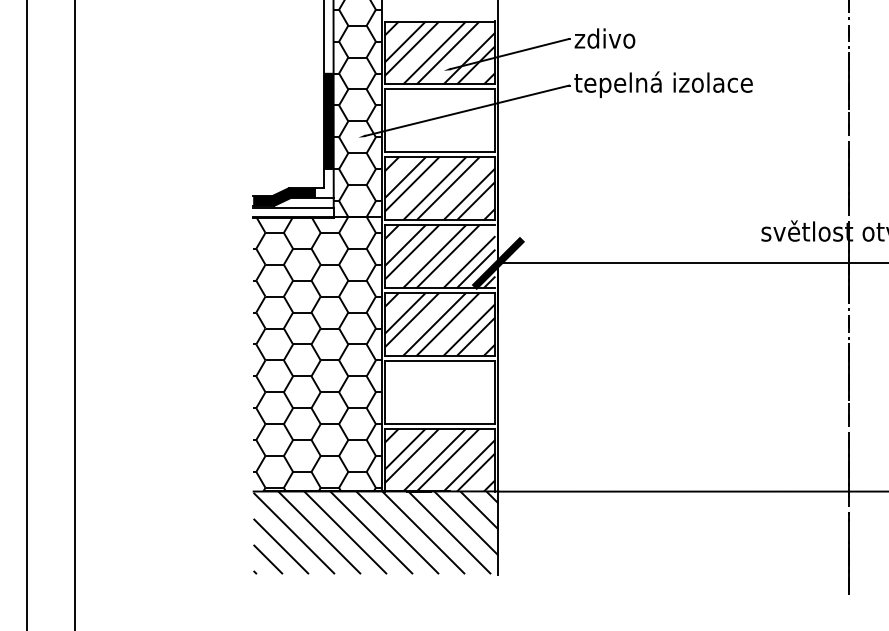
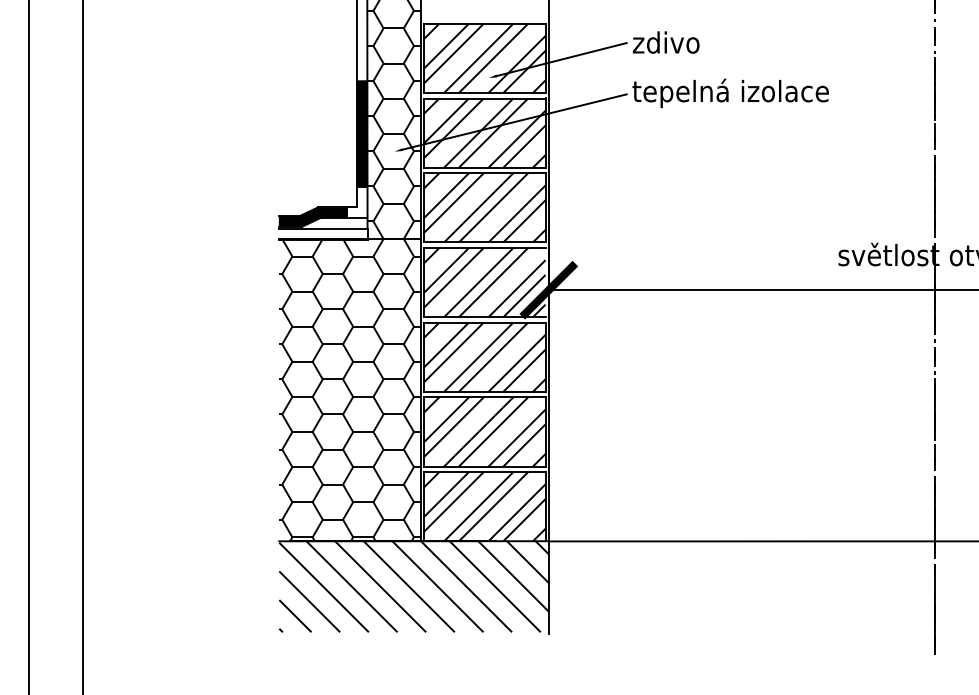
hatch: (439, 120) -> (484, 132), added
hatch: (439, 391) -> (484, 431), added

